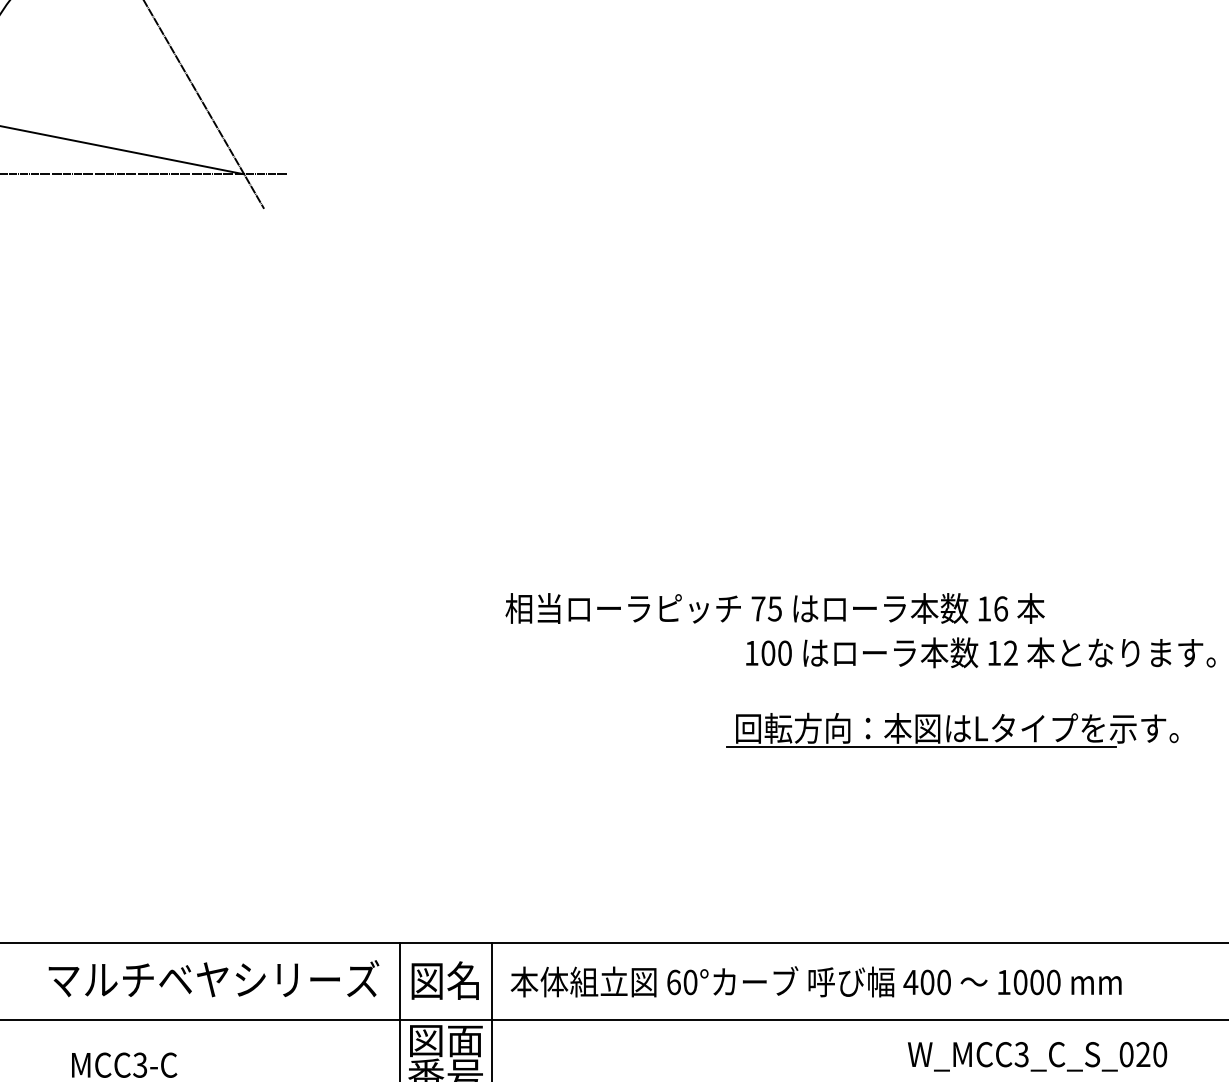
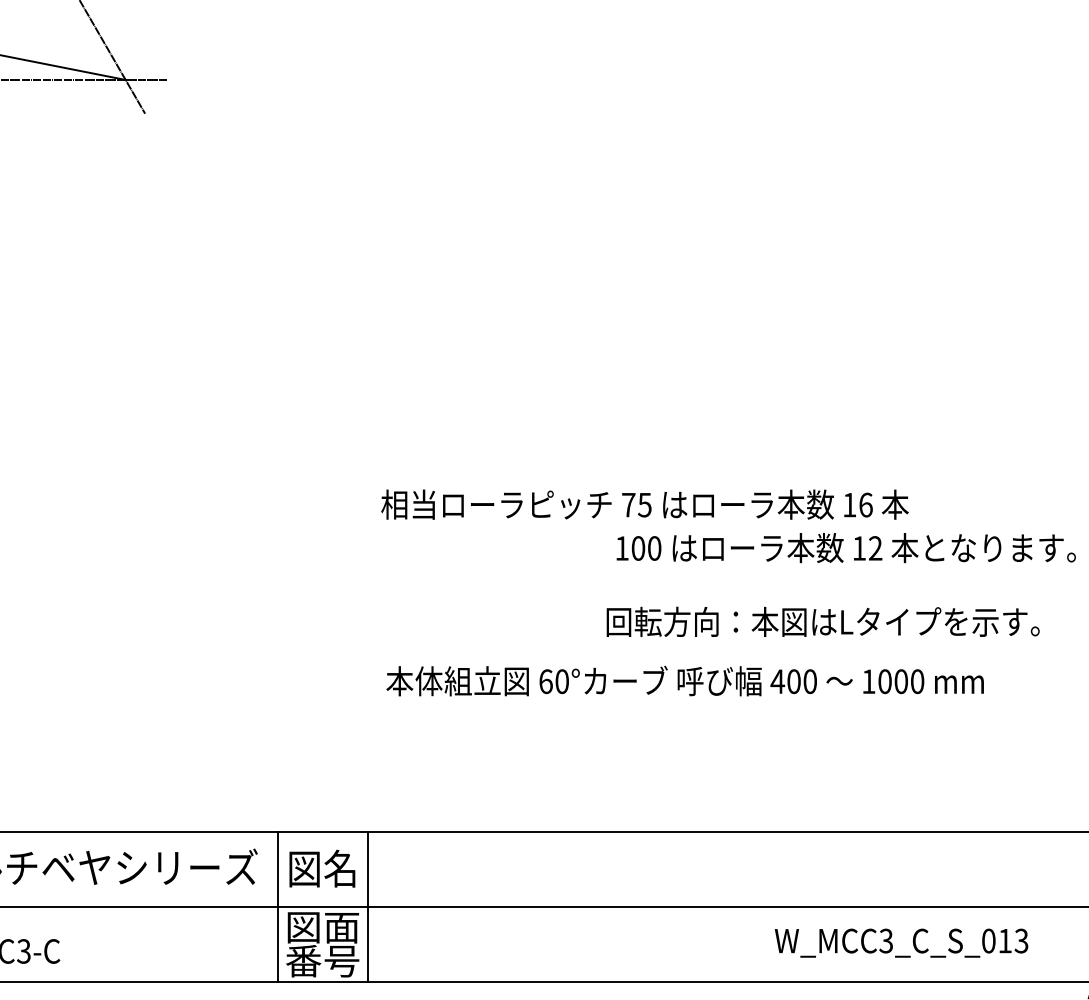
line: (921, 746) -> (788, 639), removed
text: (815, 981) -> (684, 680), moved
text: (1151, 1054) -> (1013, 940), W_MCC3_C_S_020 -> W_MCC3_C_S_013

